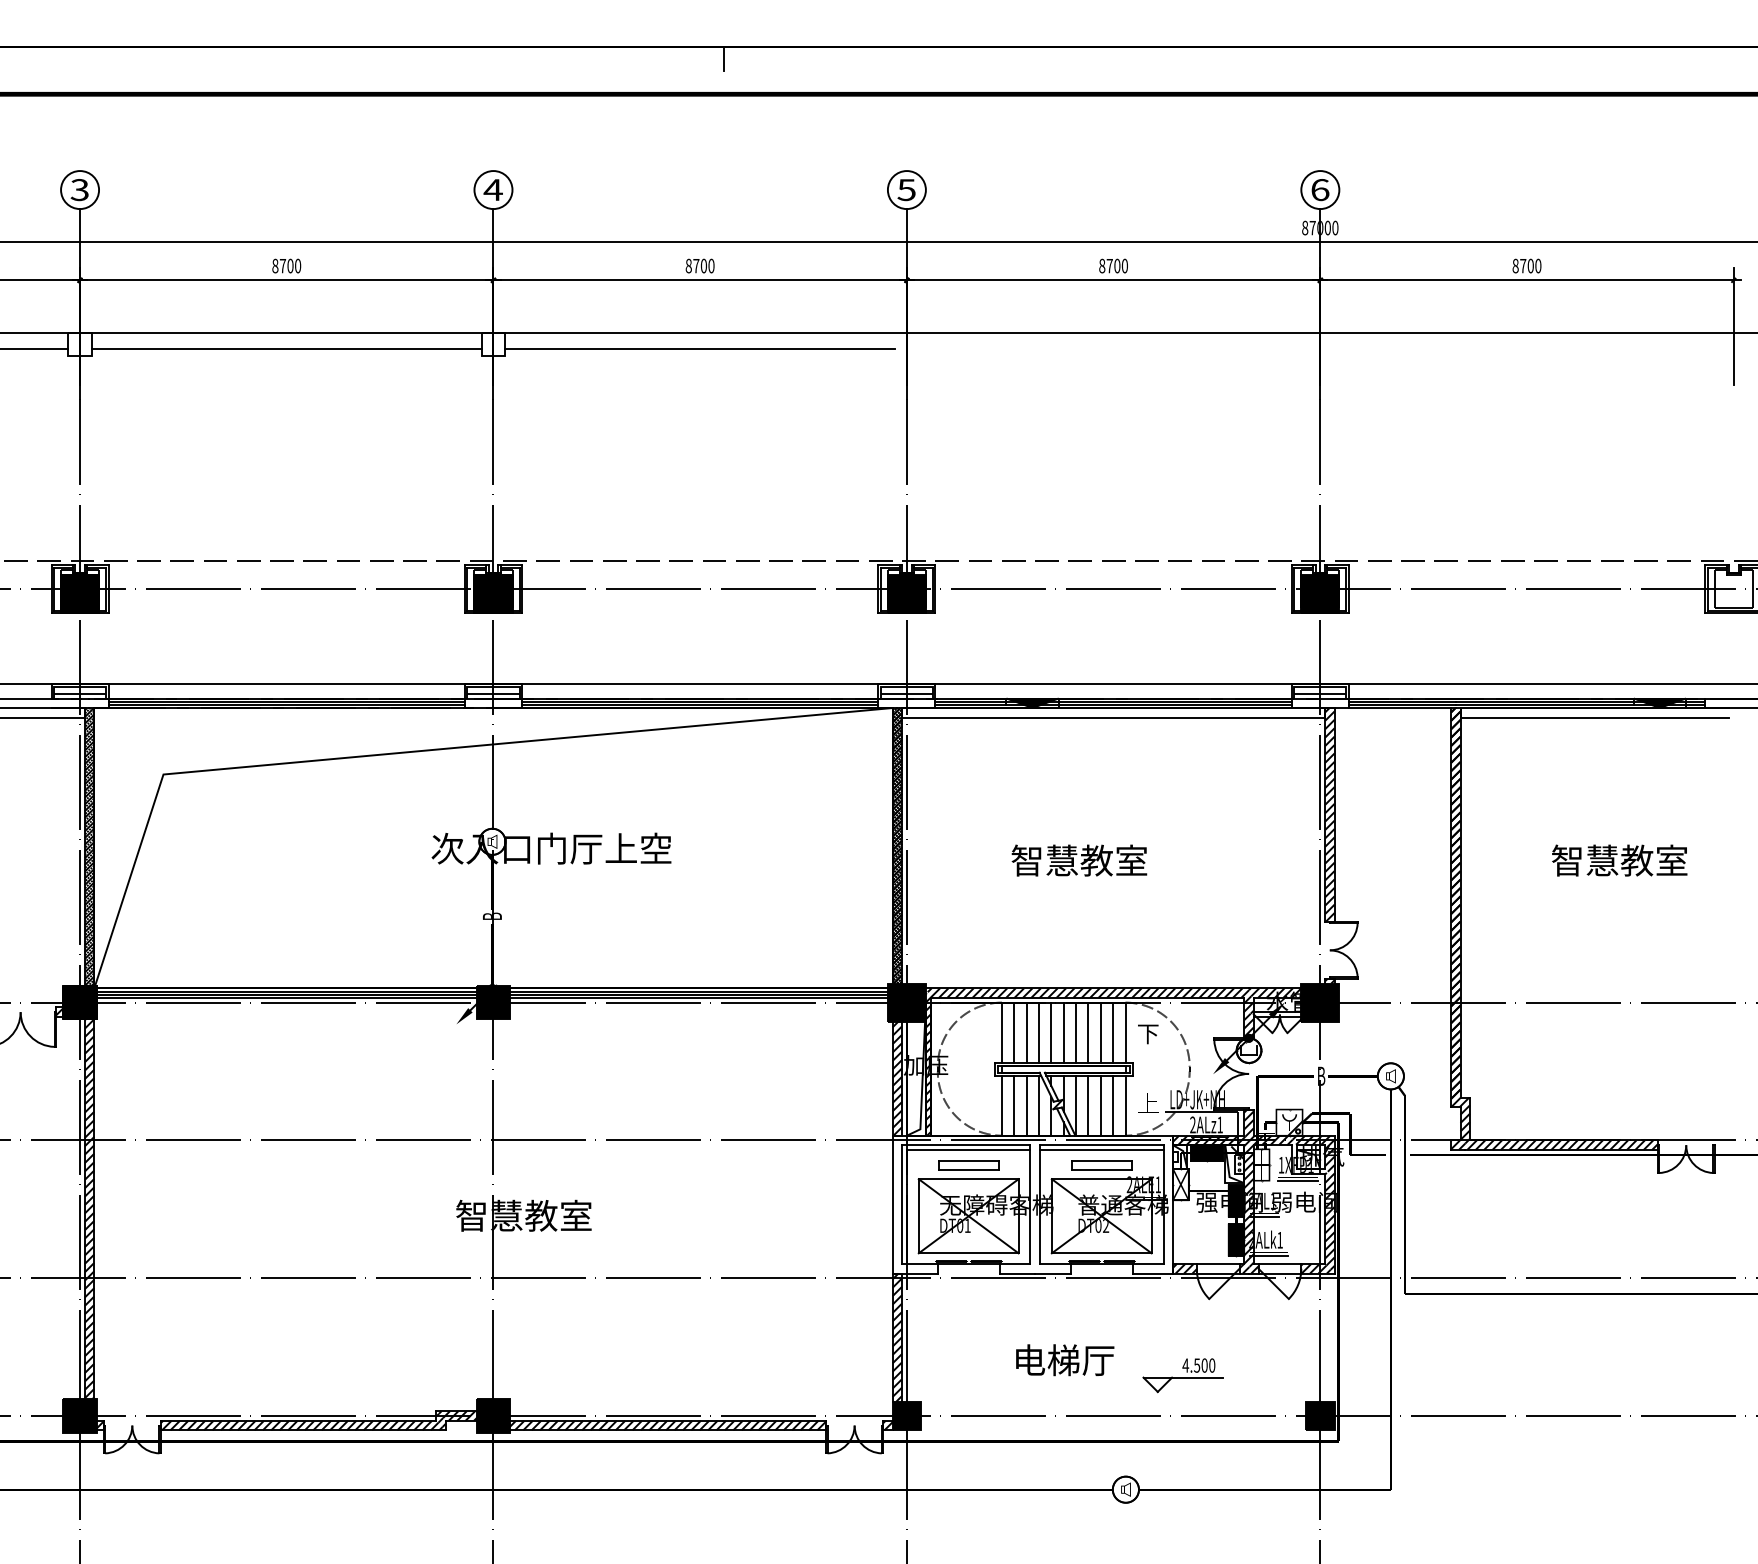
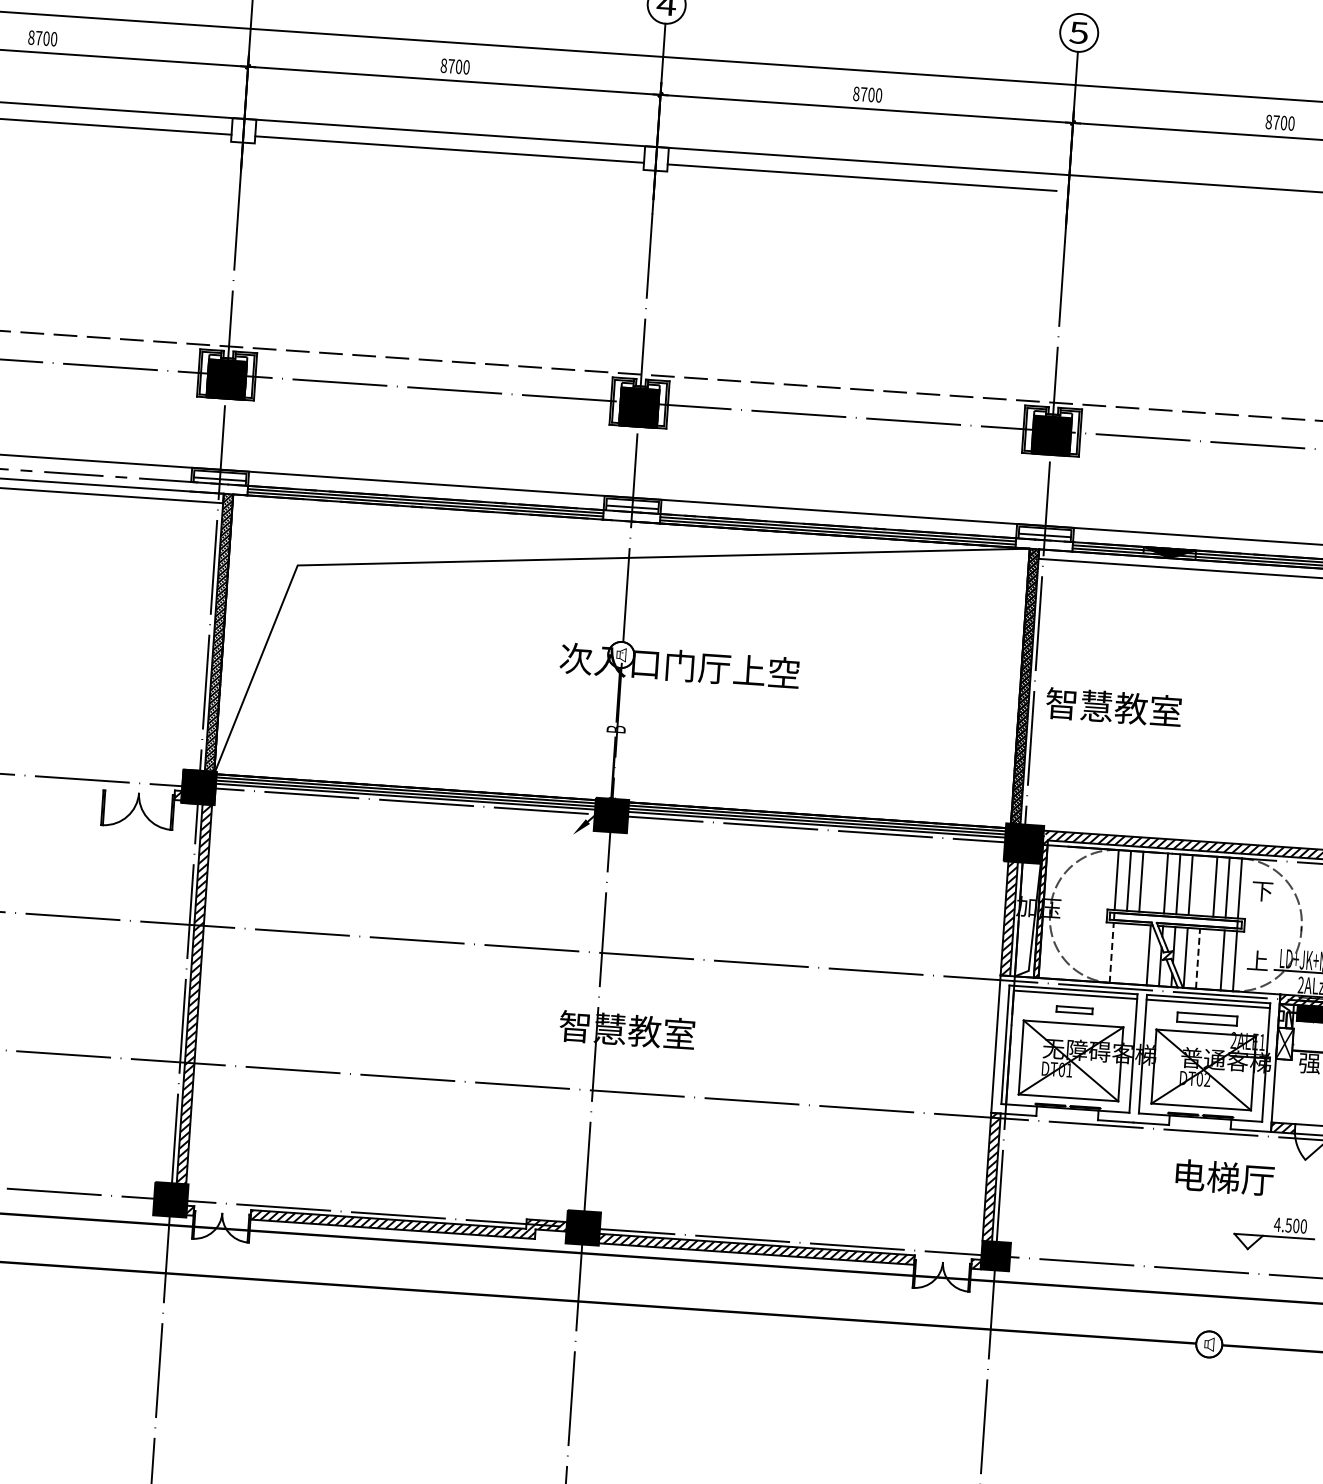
text: (1079, 860) -> (1113, 707), moved
line: (1039, 1032) -> (1154, 882), removed
line: (1088, 1032) -> (1203, 885), removed
line: (1001, 1105) -> (1111, 952), solid -> dashed
line: (1014, 1105) -> (1124, 953), removed
line: (1026, 1105) -> (1136, 954), removed
line: (1088, 1105) -> (1198, 958), solid -> dashed
line: (1100, 1105) -> (1210, 959), removed
part: (968, 1165) -> (1074, 1010), size x0.6
text: (1065, 1360) -> (1225, 1177), moved

